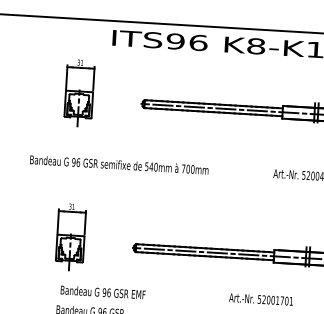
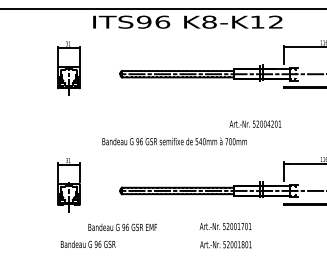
text: (119, 164) -> (174, 141), moved
text: (102, 291) -> (122, 226), moved

